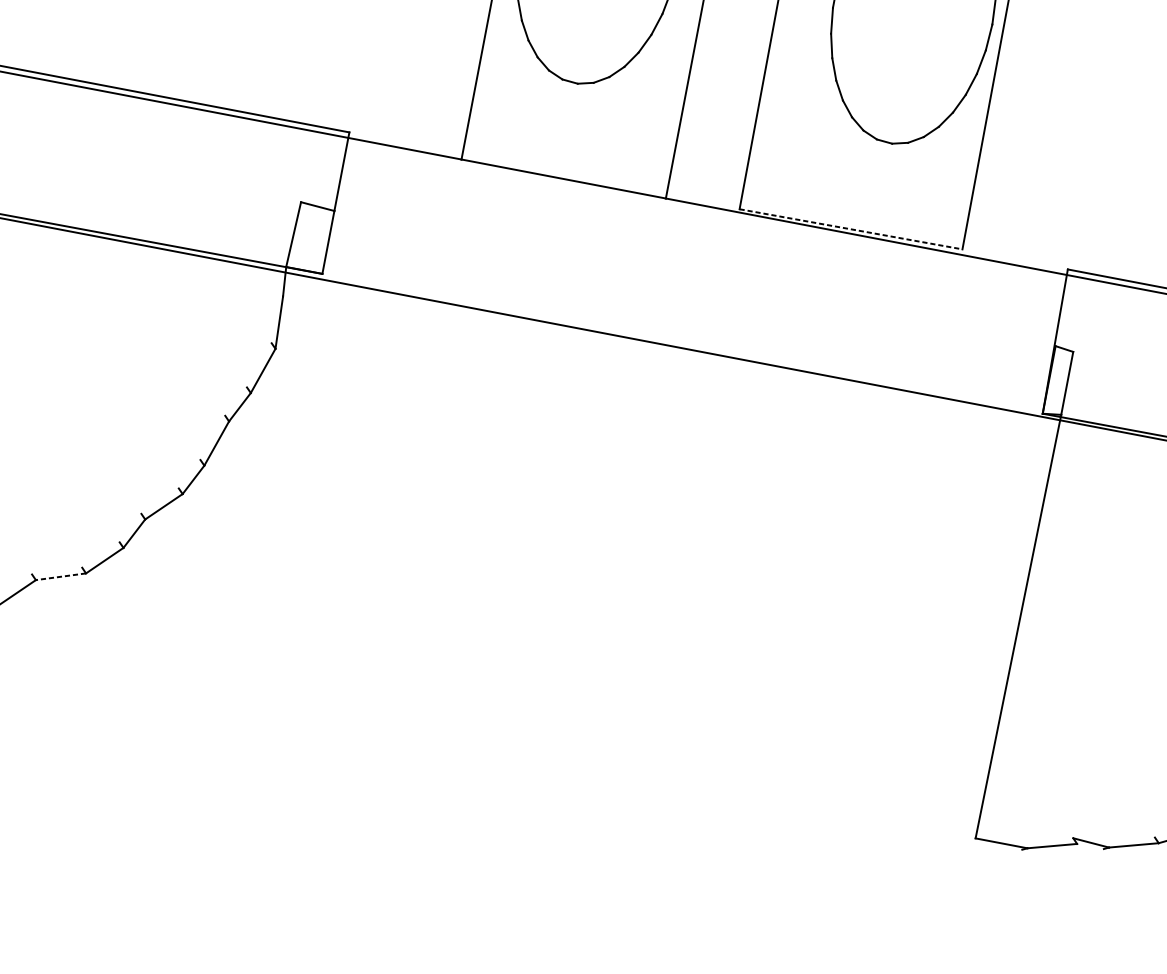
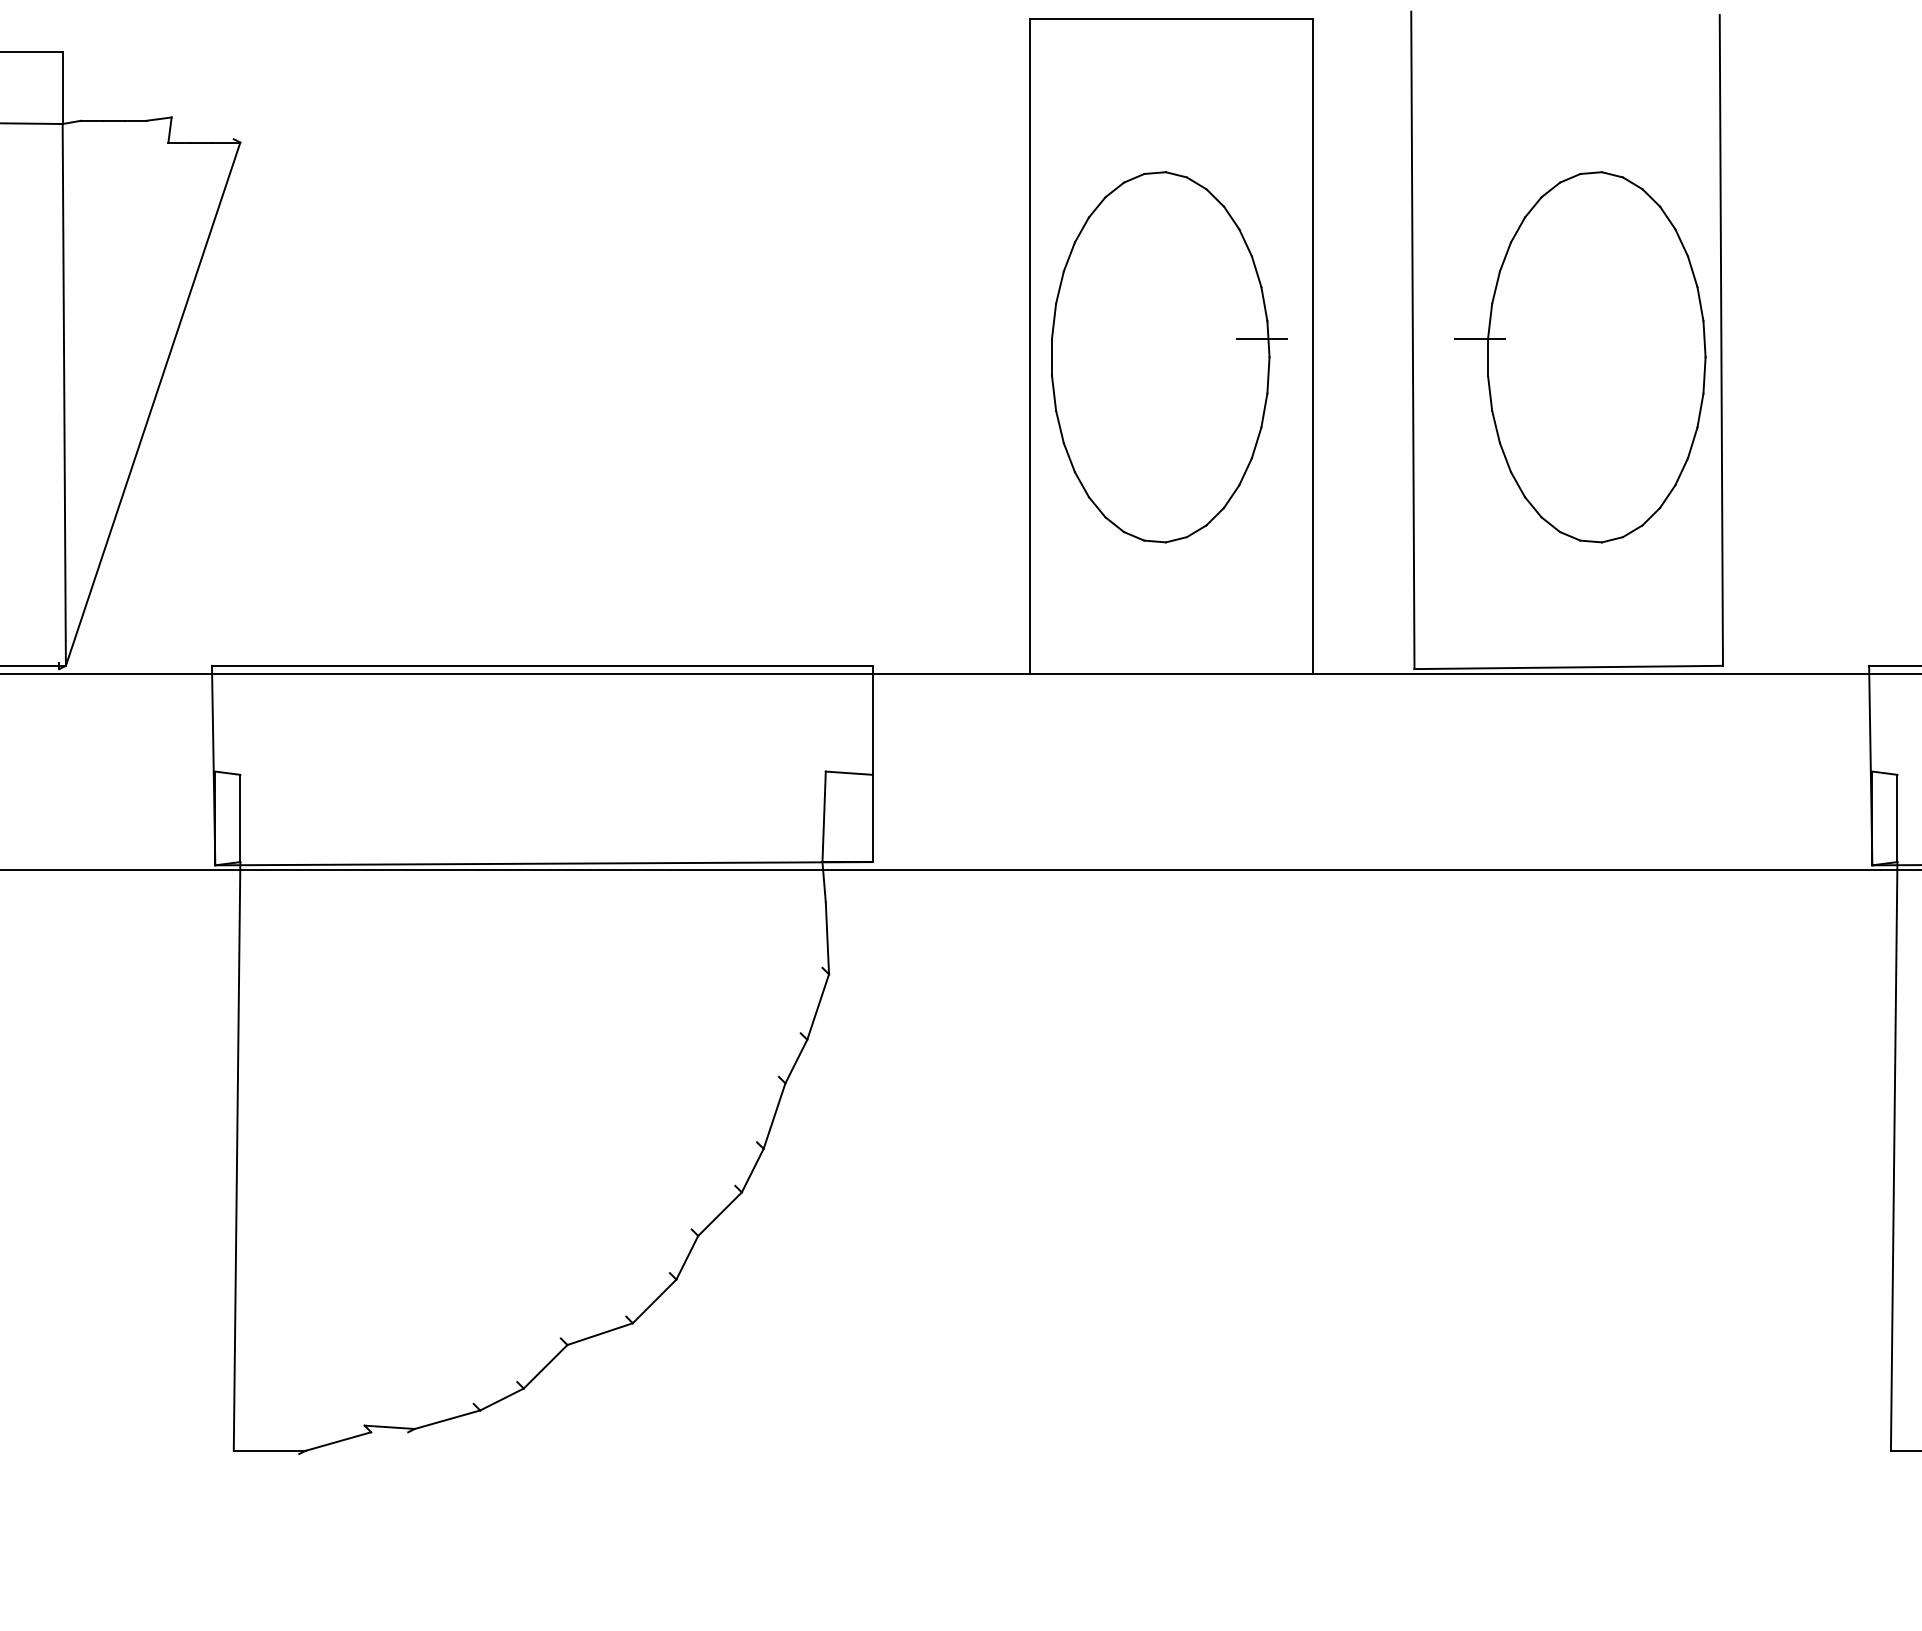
line: (851, 229) -> (1569, 667), dashed -> solid
line: (60, 576) -> (599, 1334), dashed -> solid

